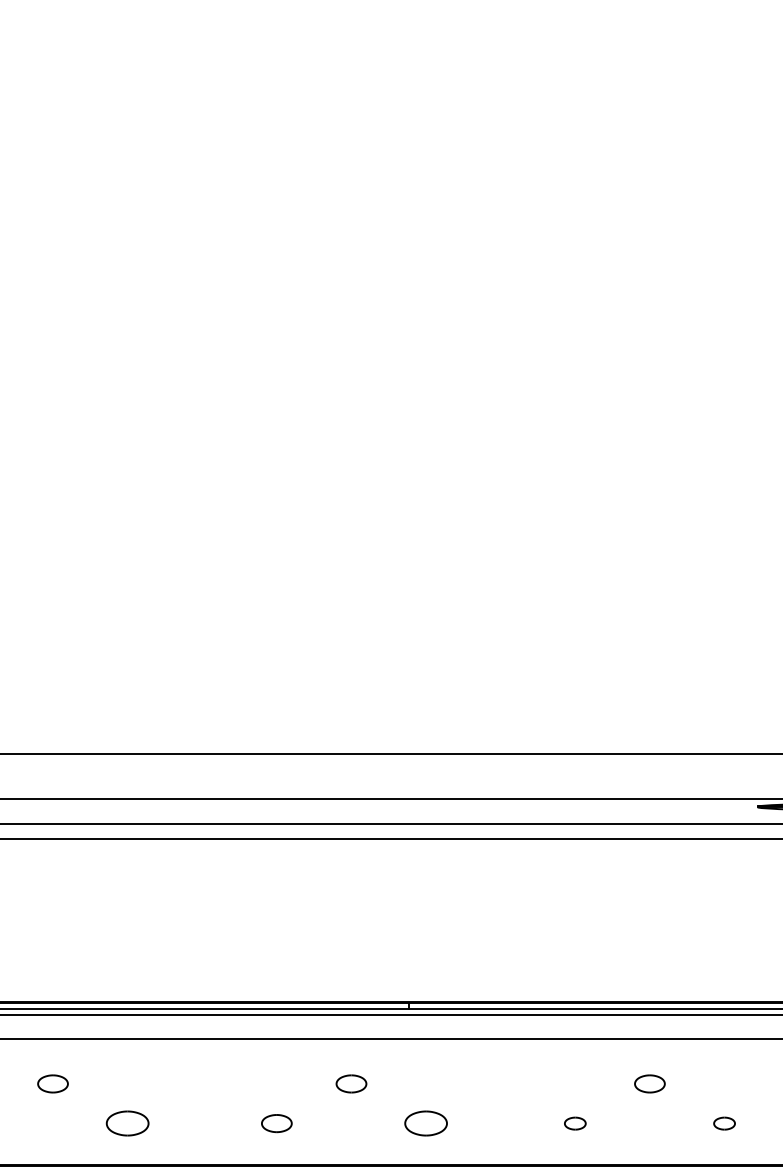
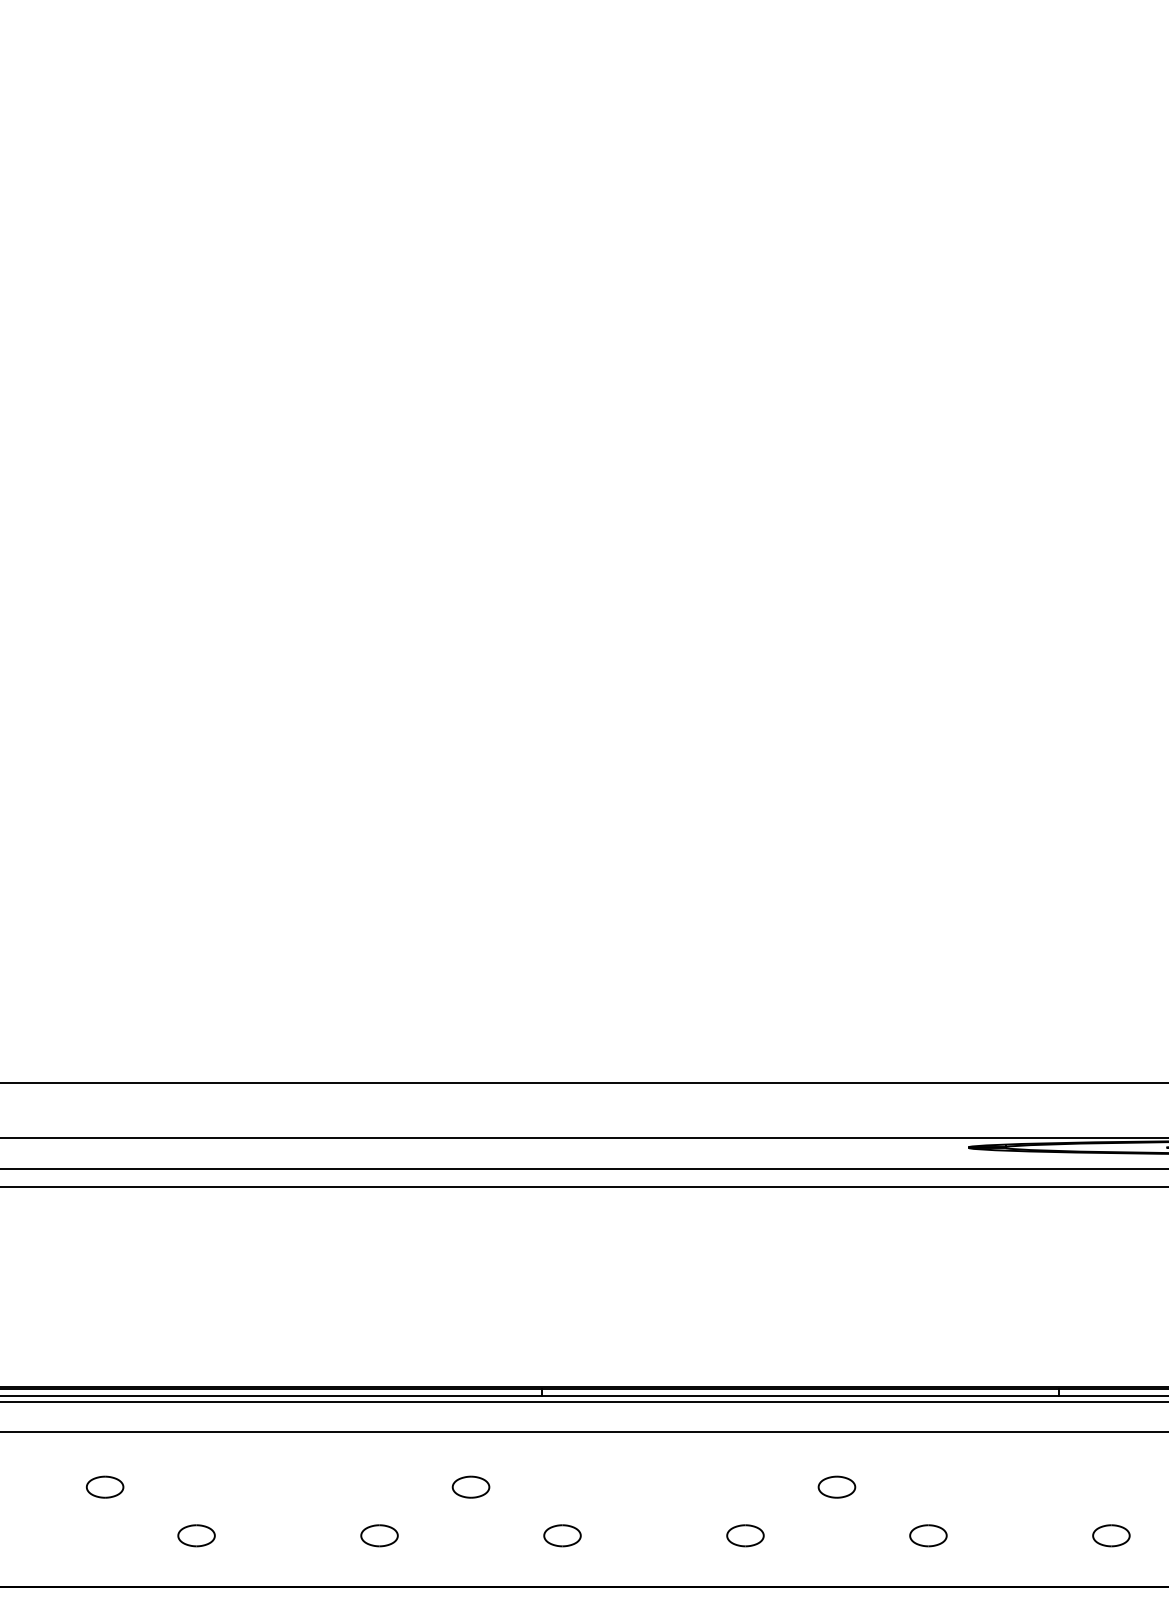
part: (127, 1123) -> (196, 1535), size x0.71
part: (426, 1123) -> (562, 1535), size x0.71
part: (575, 1123) -> (745, 1535), size x1.43
part: (724, 1123) -> (928, 1535), size x1.43

